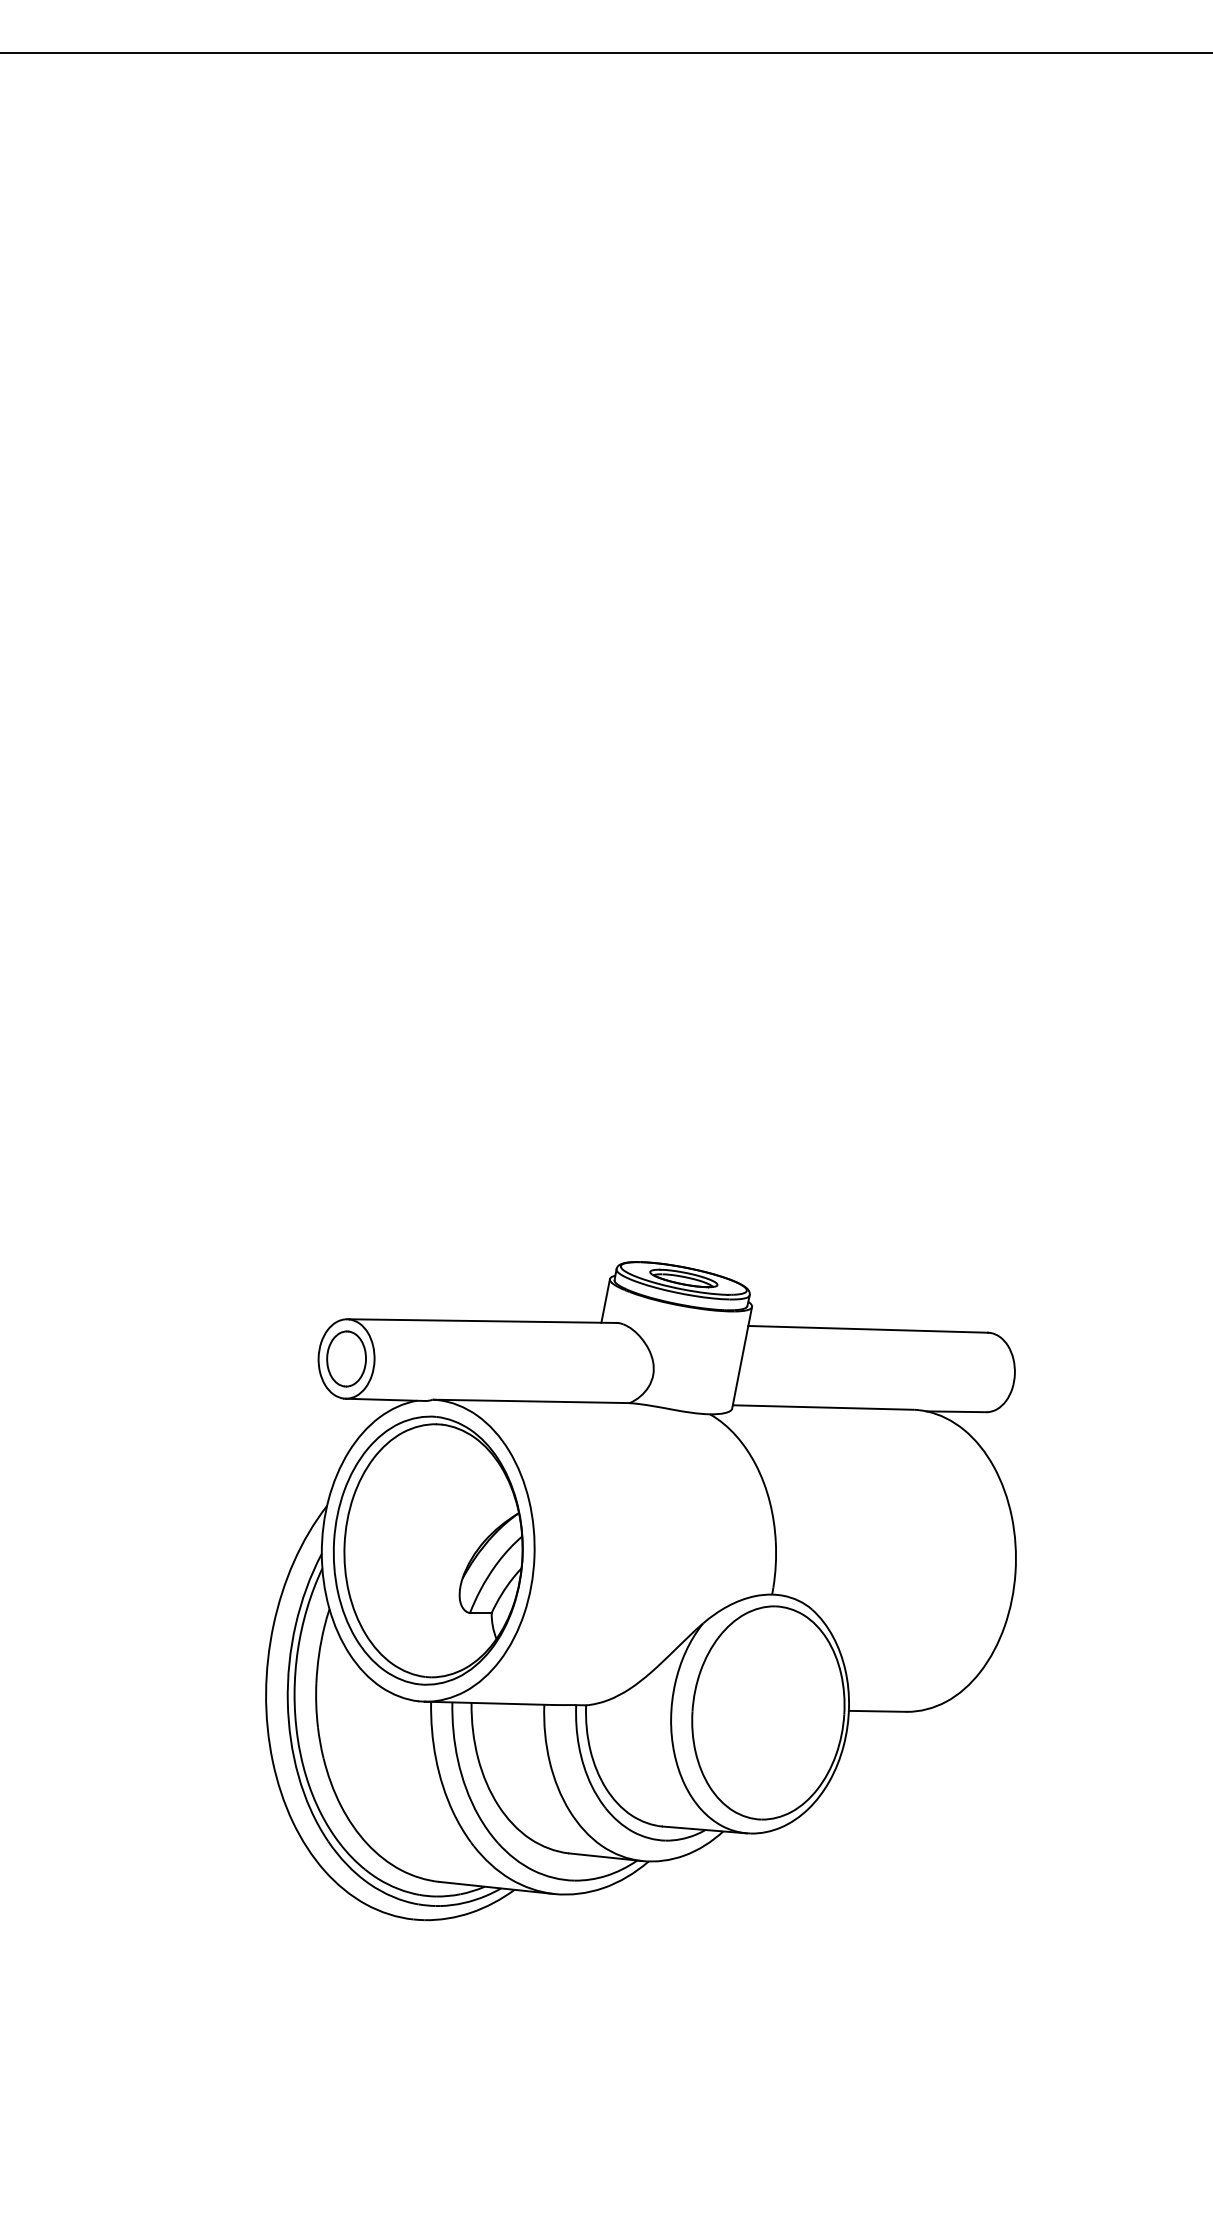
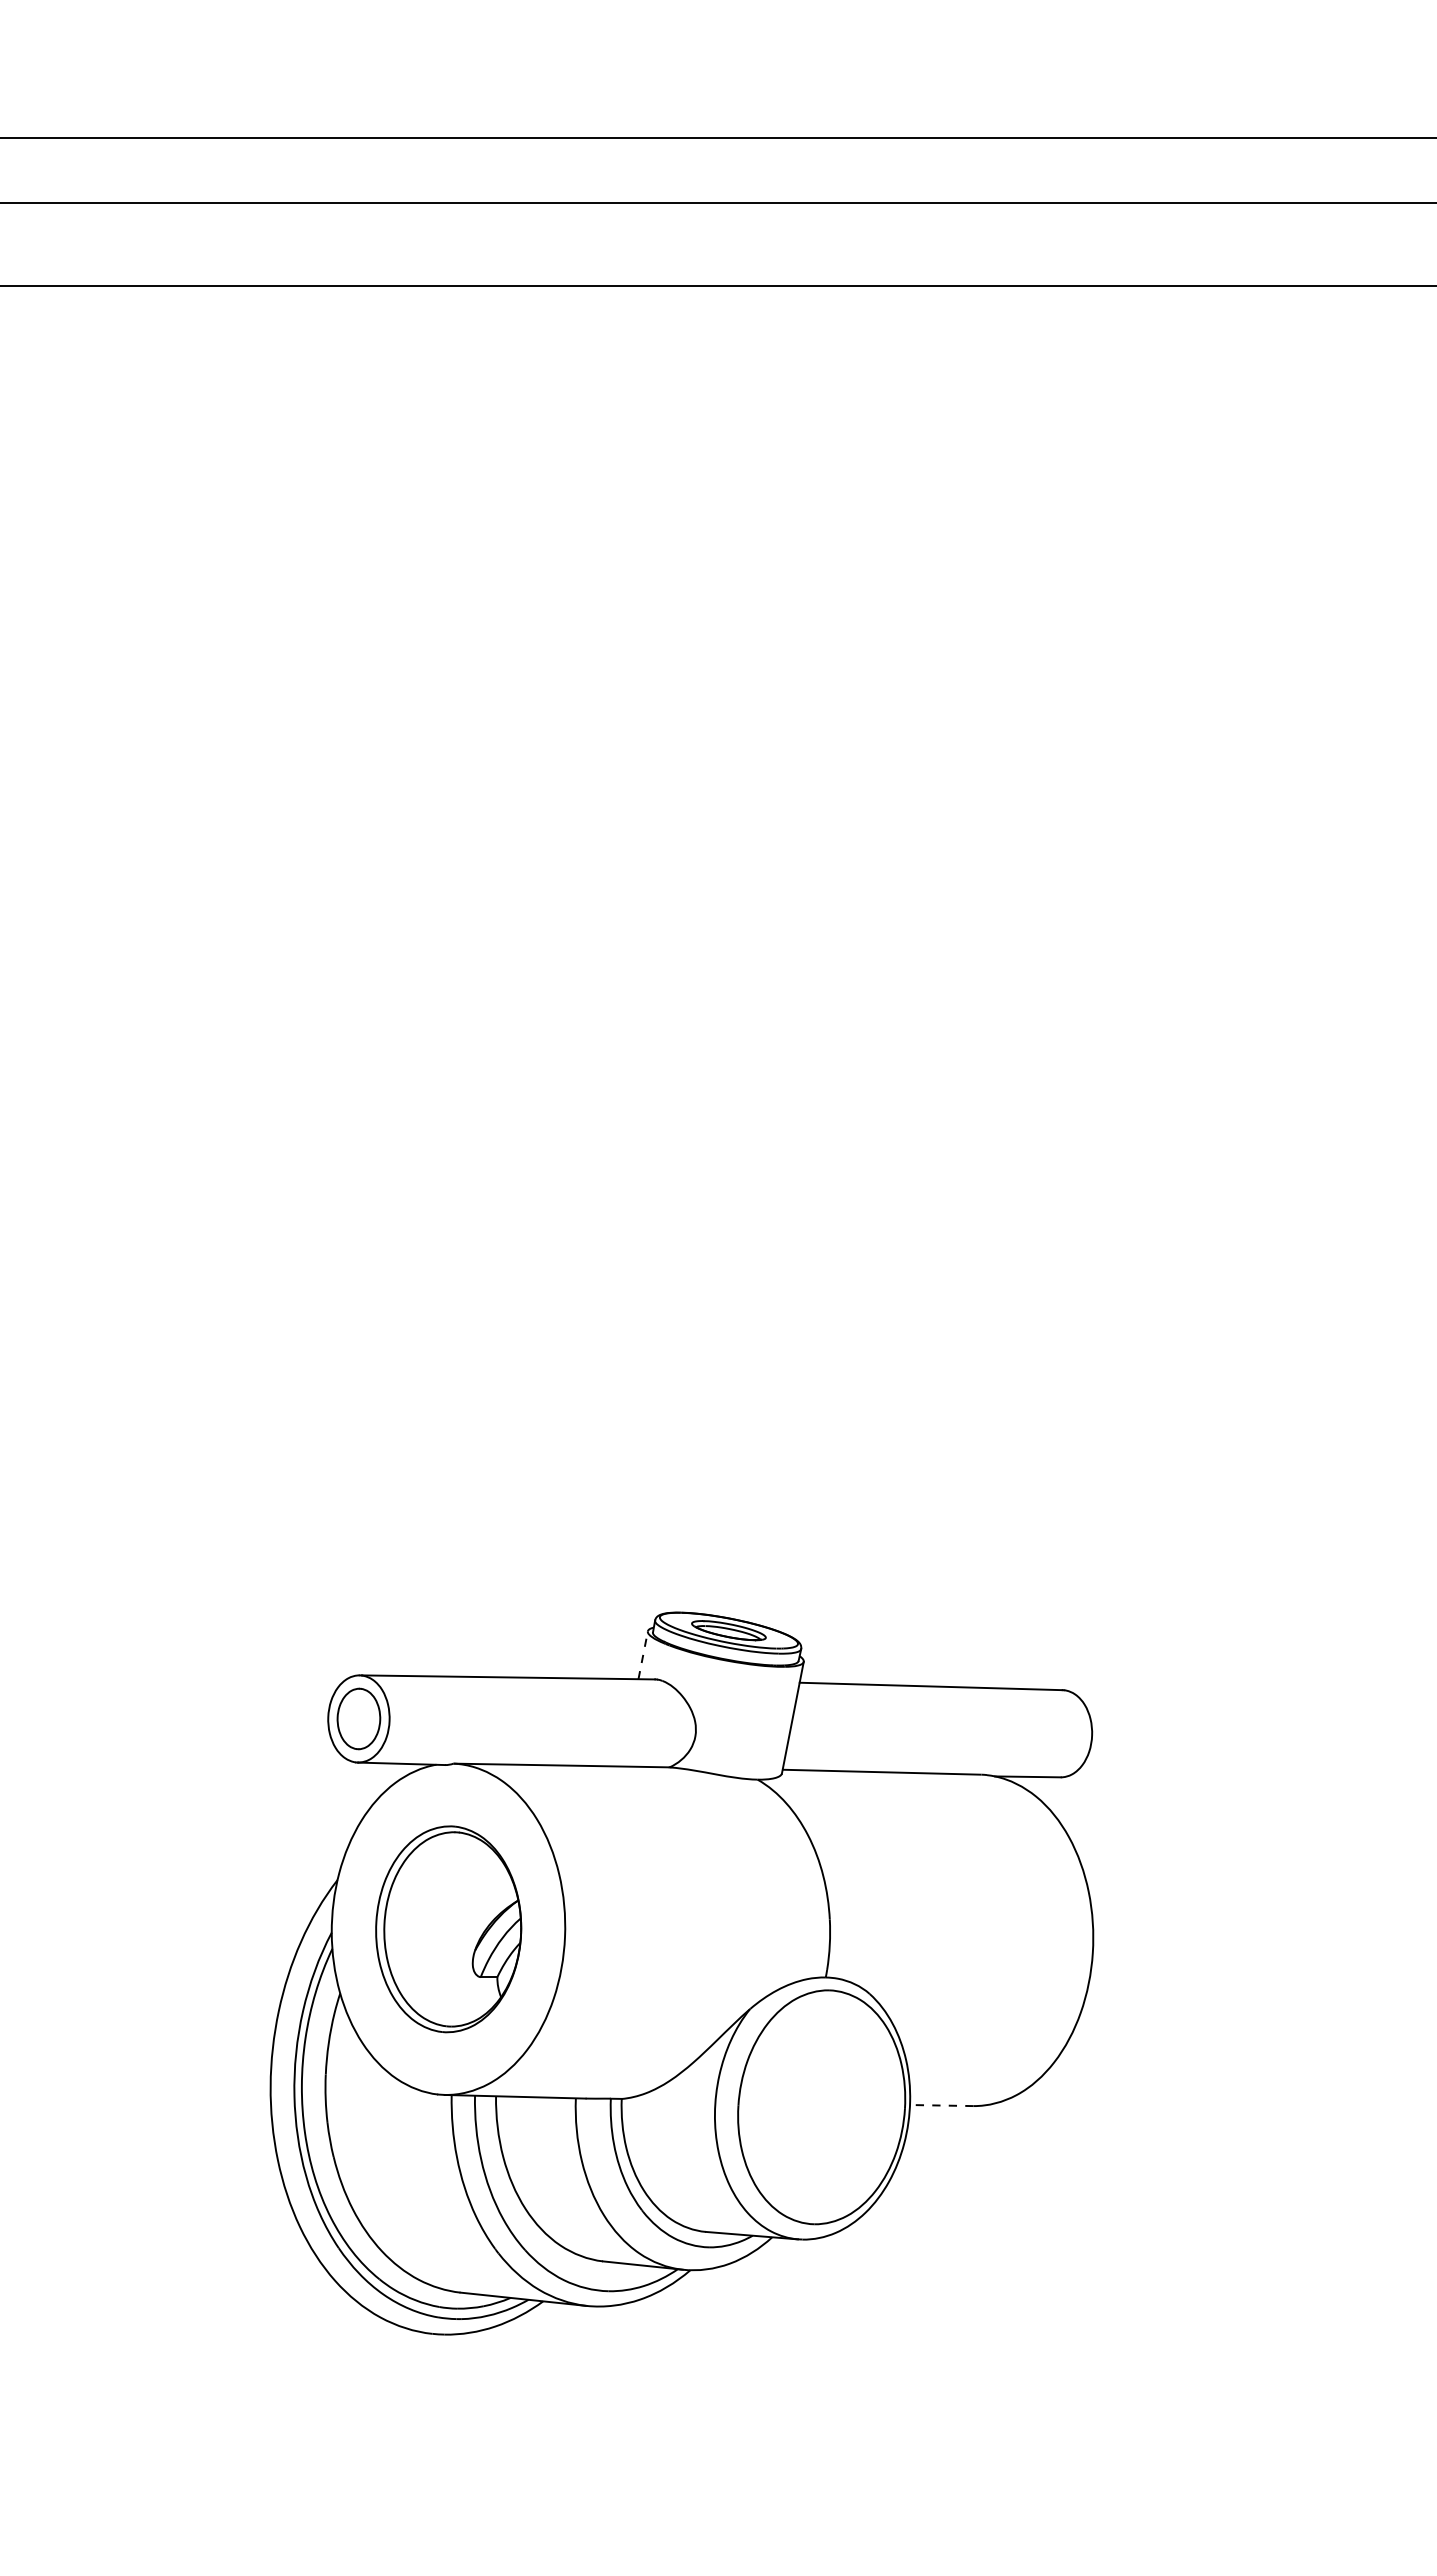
line: (605, 1300) -> (643, 1654), solid -> dashed
part: (428, 1550) -> (448, 1929), size x0.7
line: (877, 1711) -> (941, 2105), solid -> dashed

